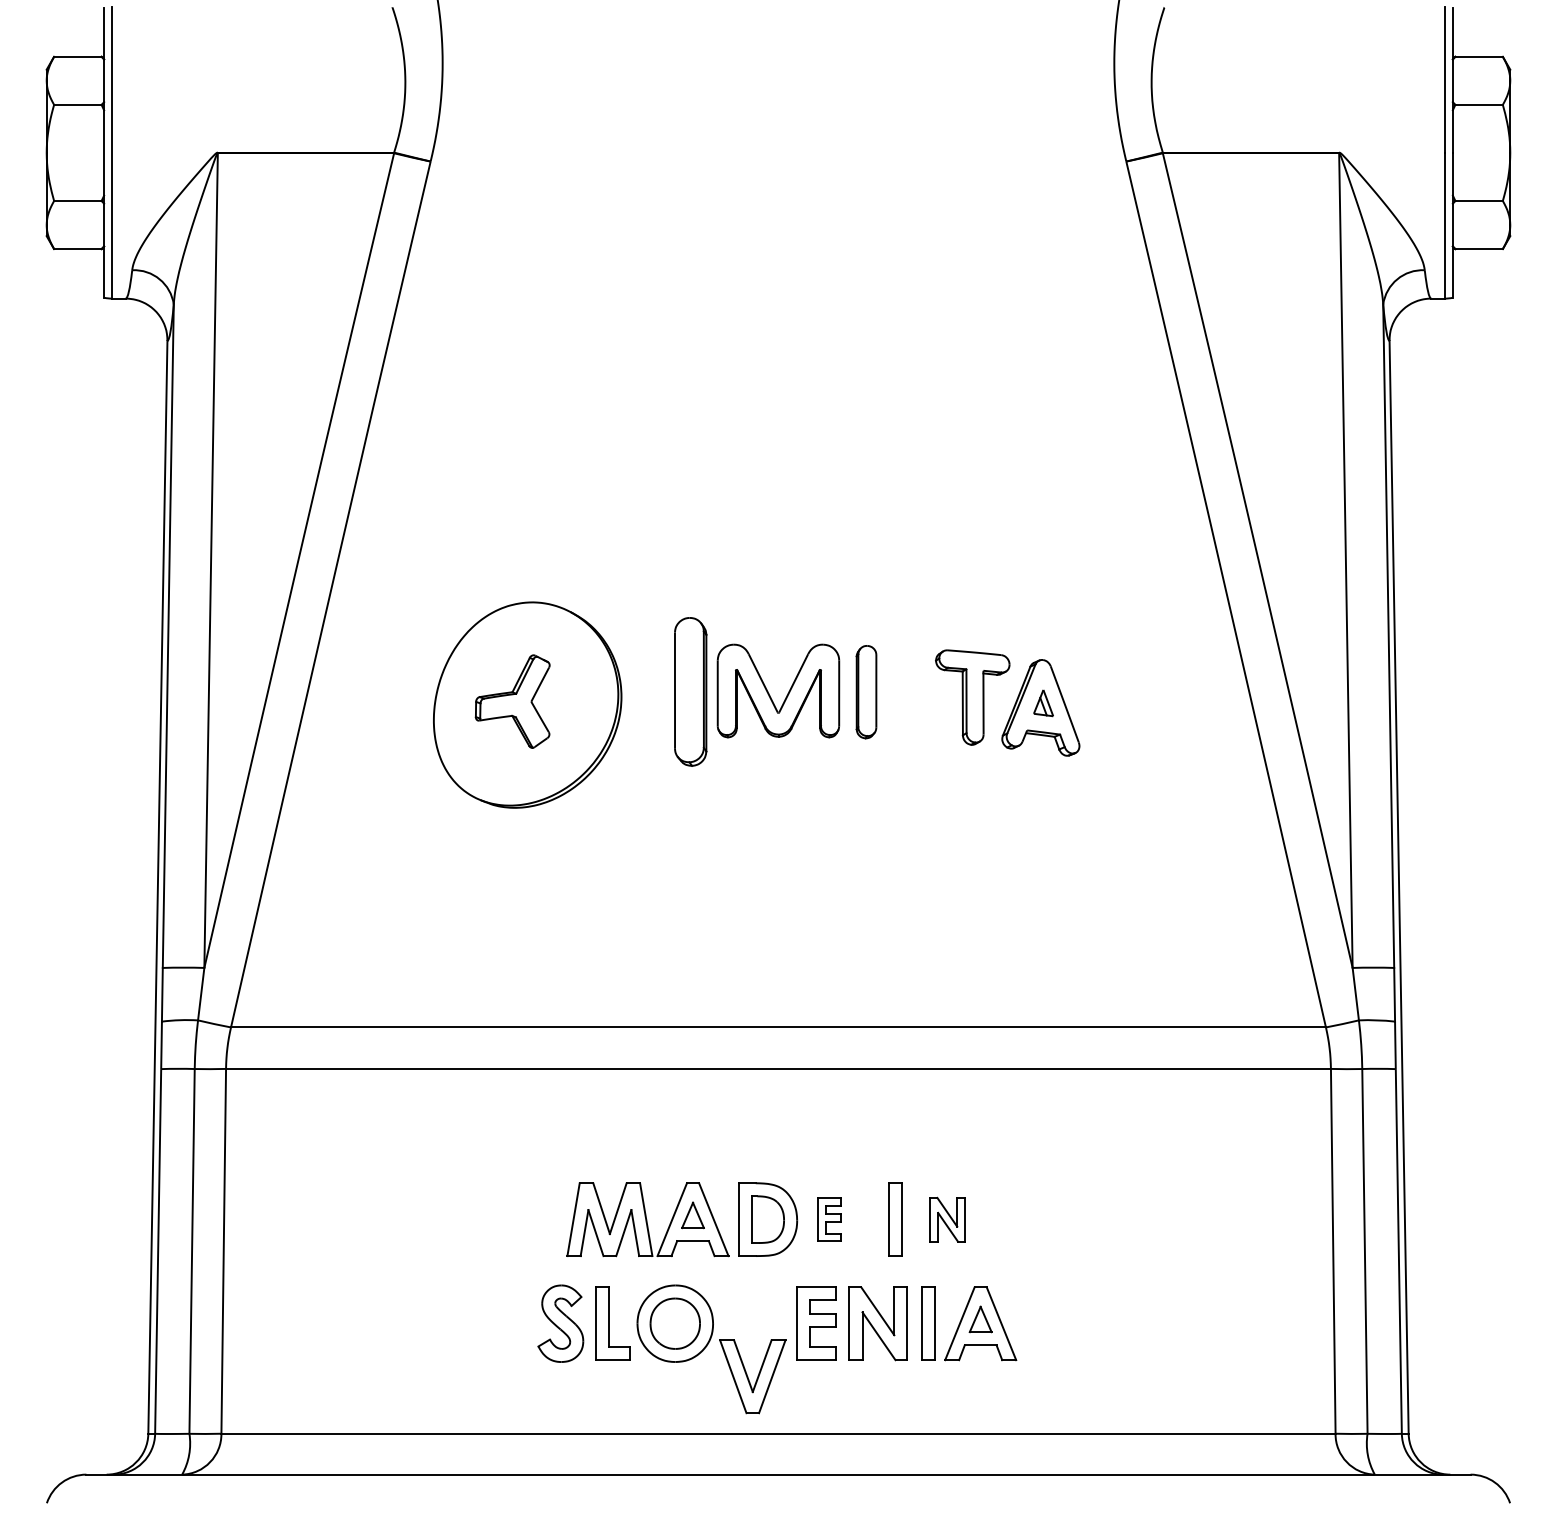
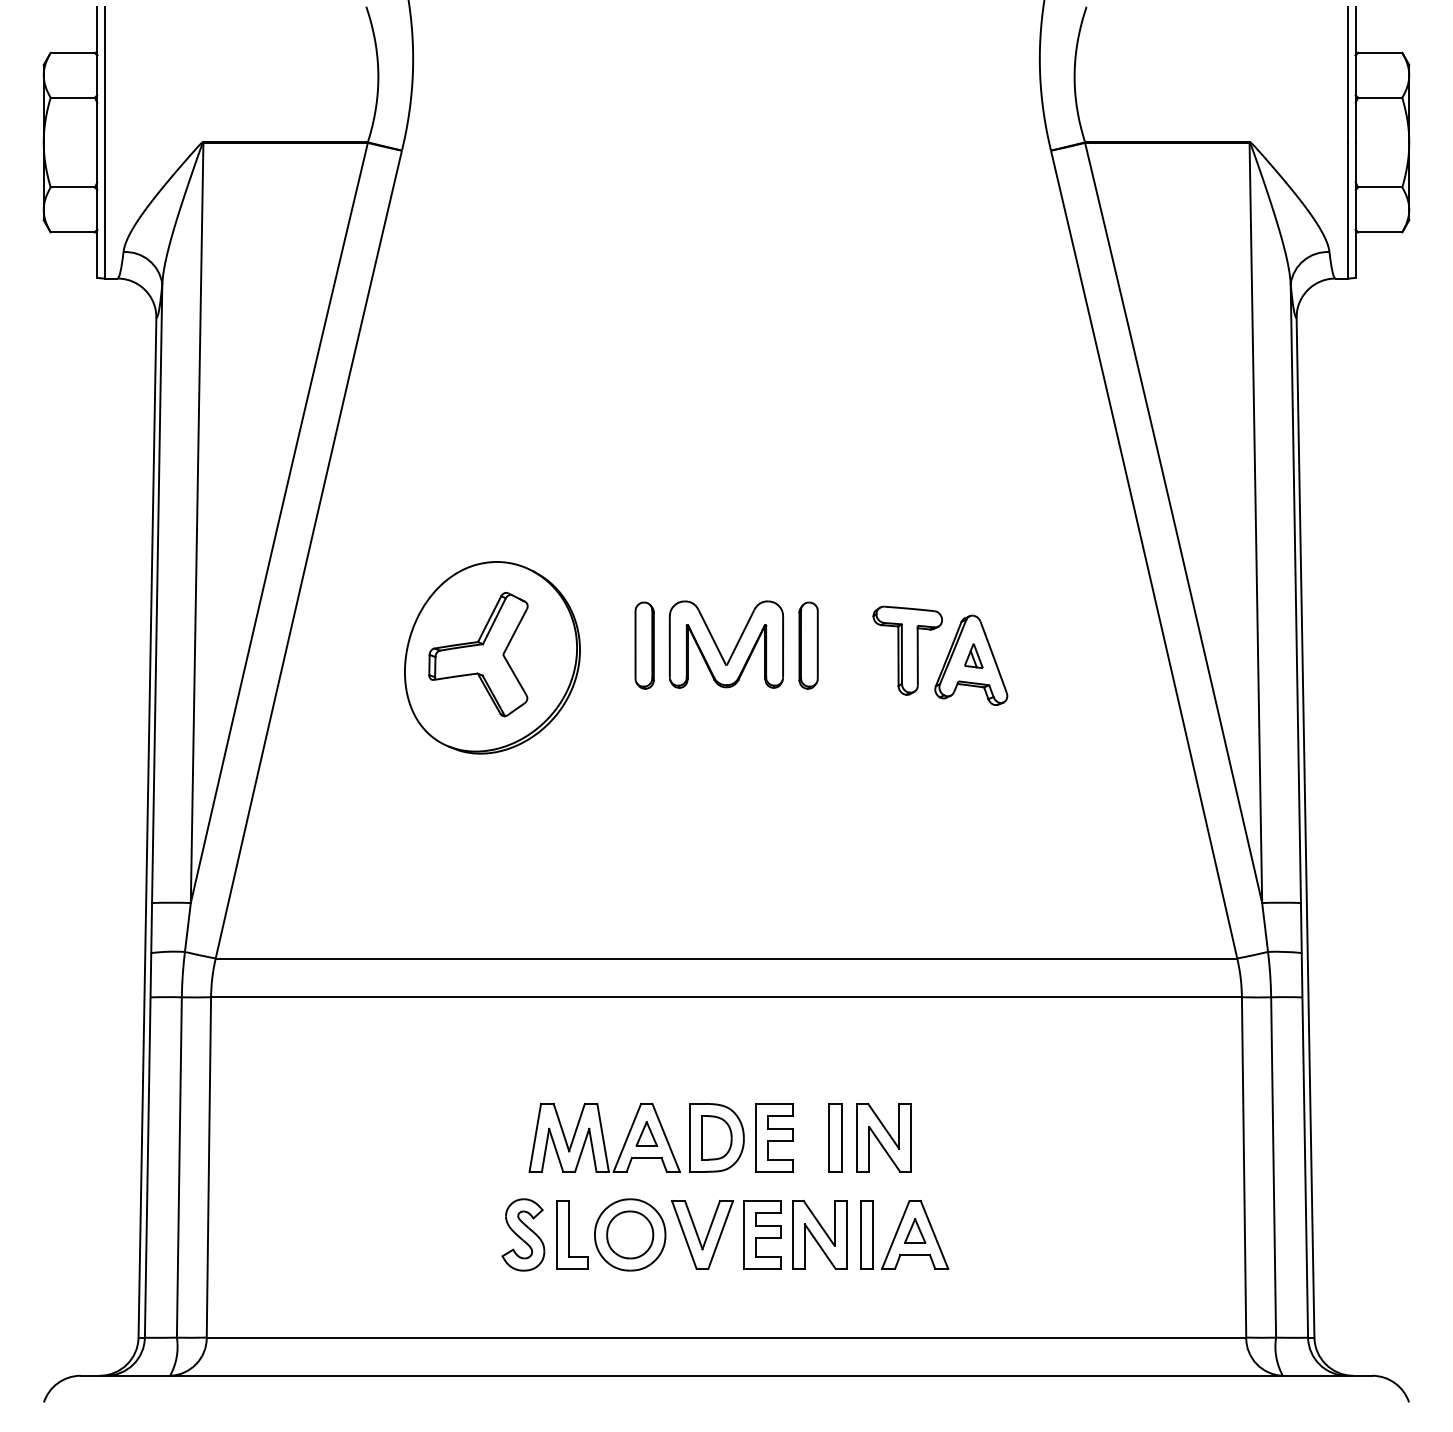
part: (690, 692) -> (644, 646), size x0.62
part: (512, 701) -> (478, 654), size x1.43
part: (829, 1219) -> (774, 1137), size x1.67
part: (947, 1219) -> (884, 1137), size x1.67
part: (752, 1376) -> (702, 1234), moved

